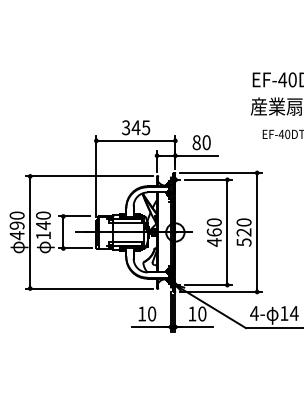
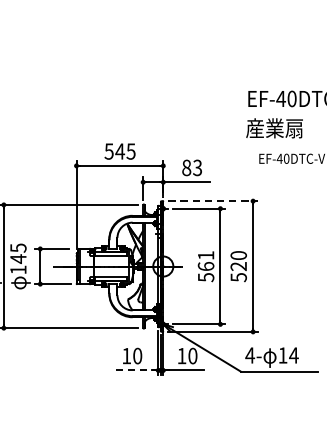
text: (126, 127) -> (109, 151), 345 -> 545
text: (206, 142) -> (197, 167), 80 -> 83
line: (220, 172) -> (212, 200), solid -> dashed
text: (43, 215) -> (18, 247), 140 -> 145
text: (213, 232) -> (205, 266), 460 -> 561
line: (151, 327) -> (137, 370), solid -> dashed

